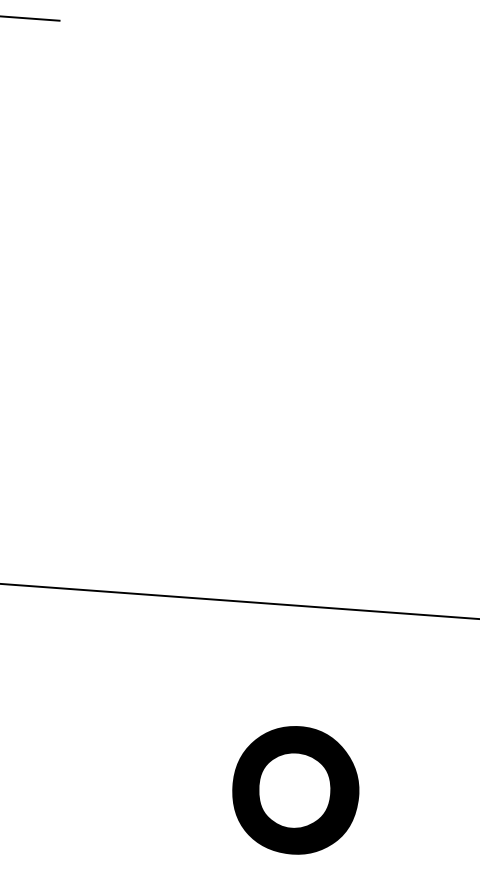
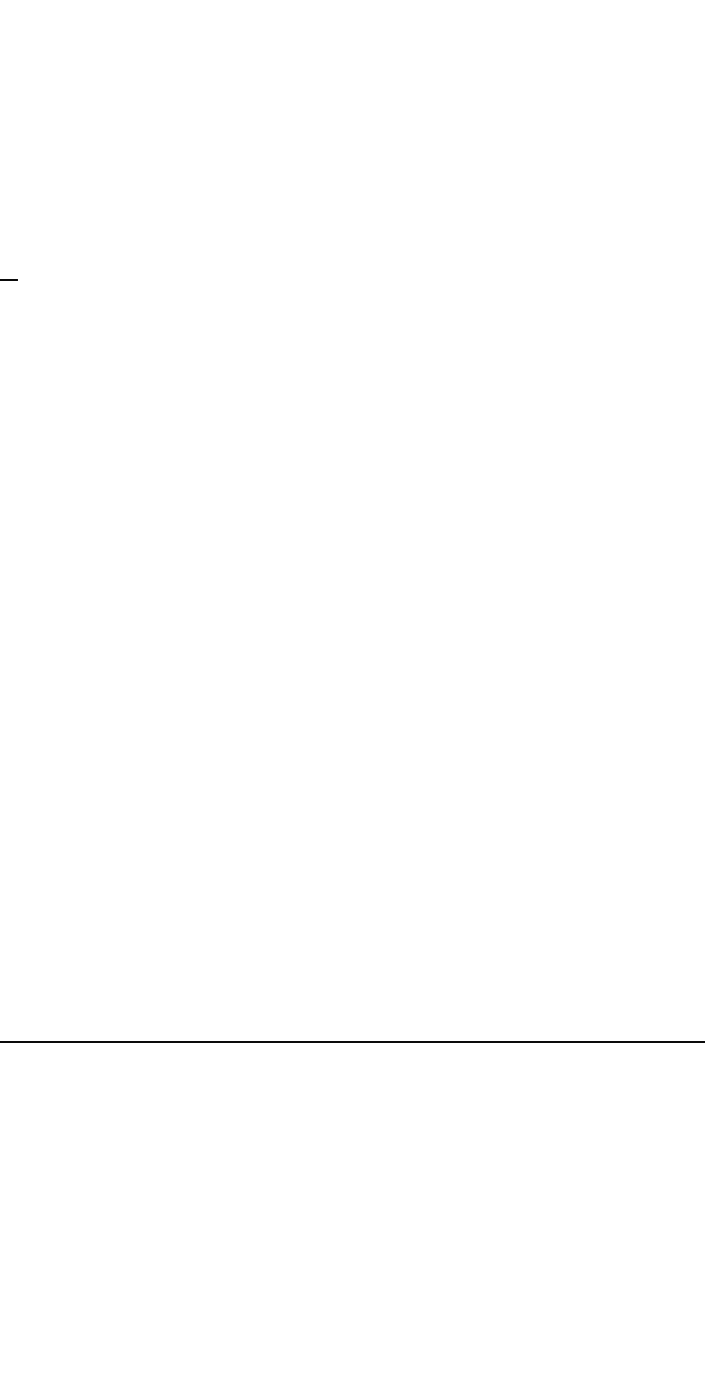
part: (295, 790) -> (409, 1289), removed

